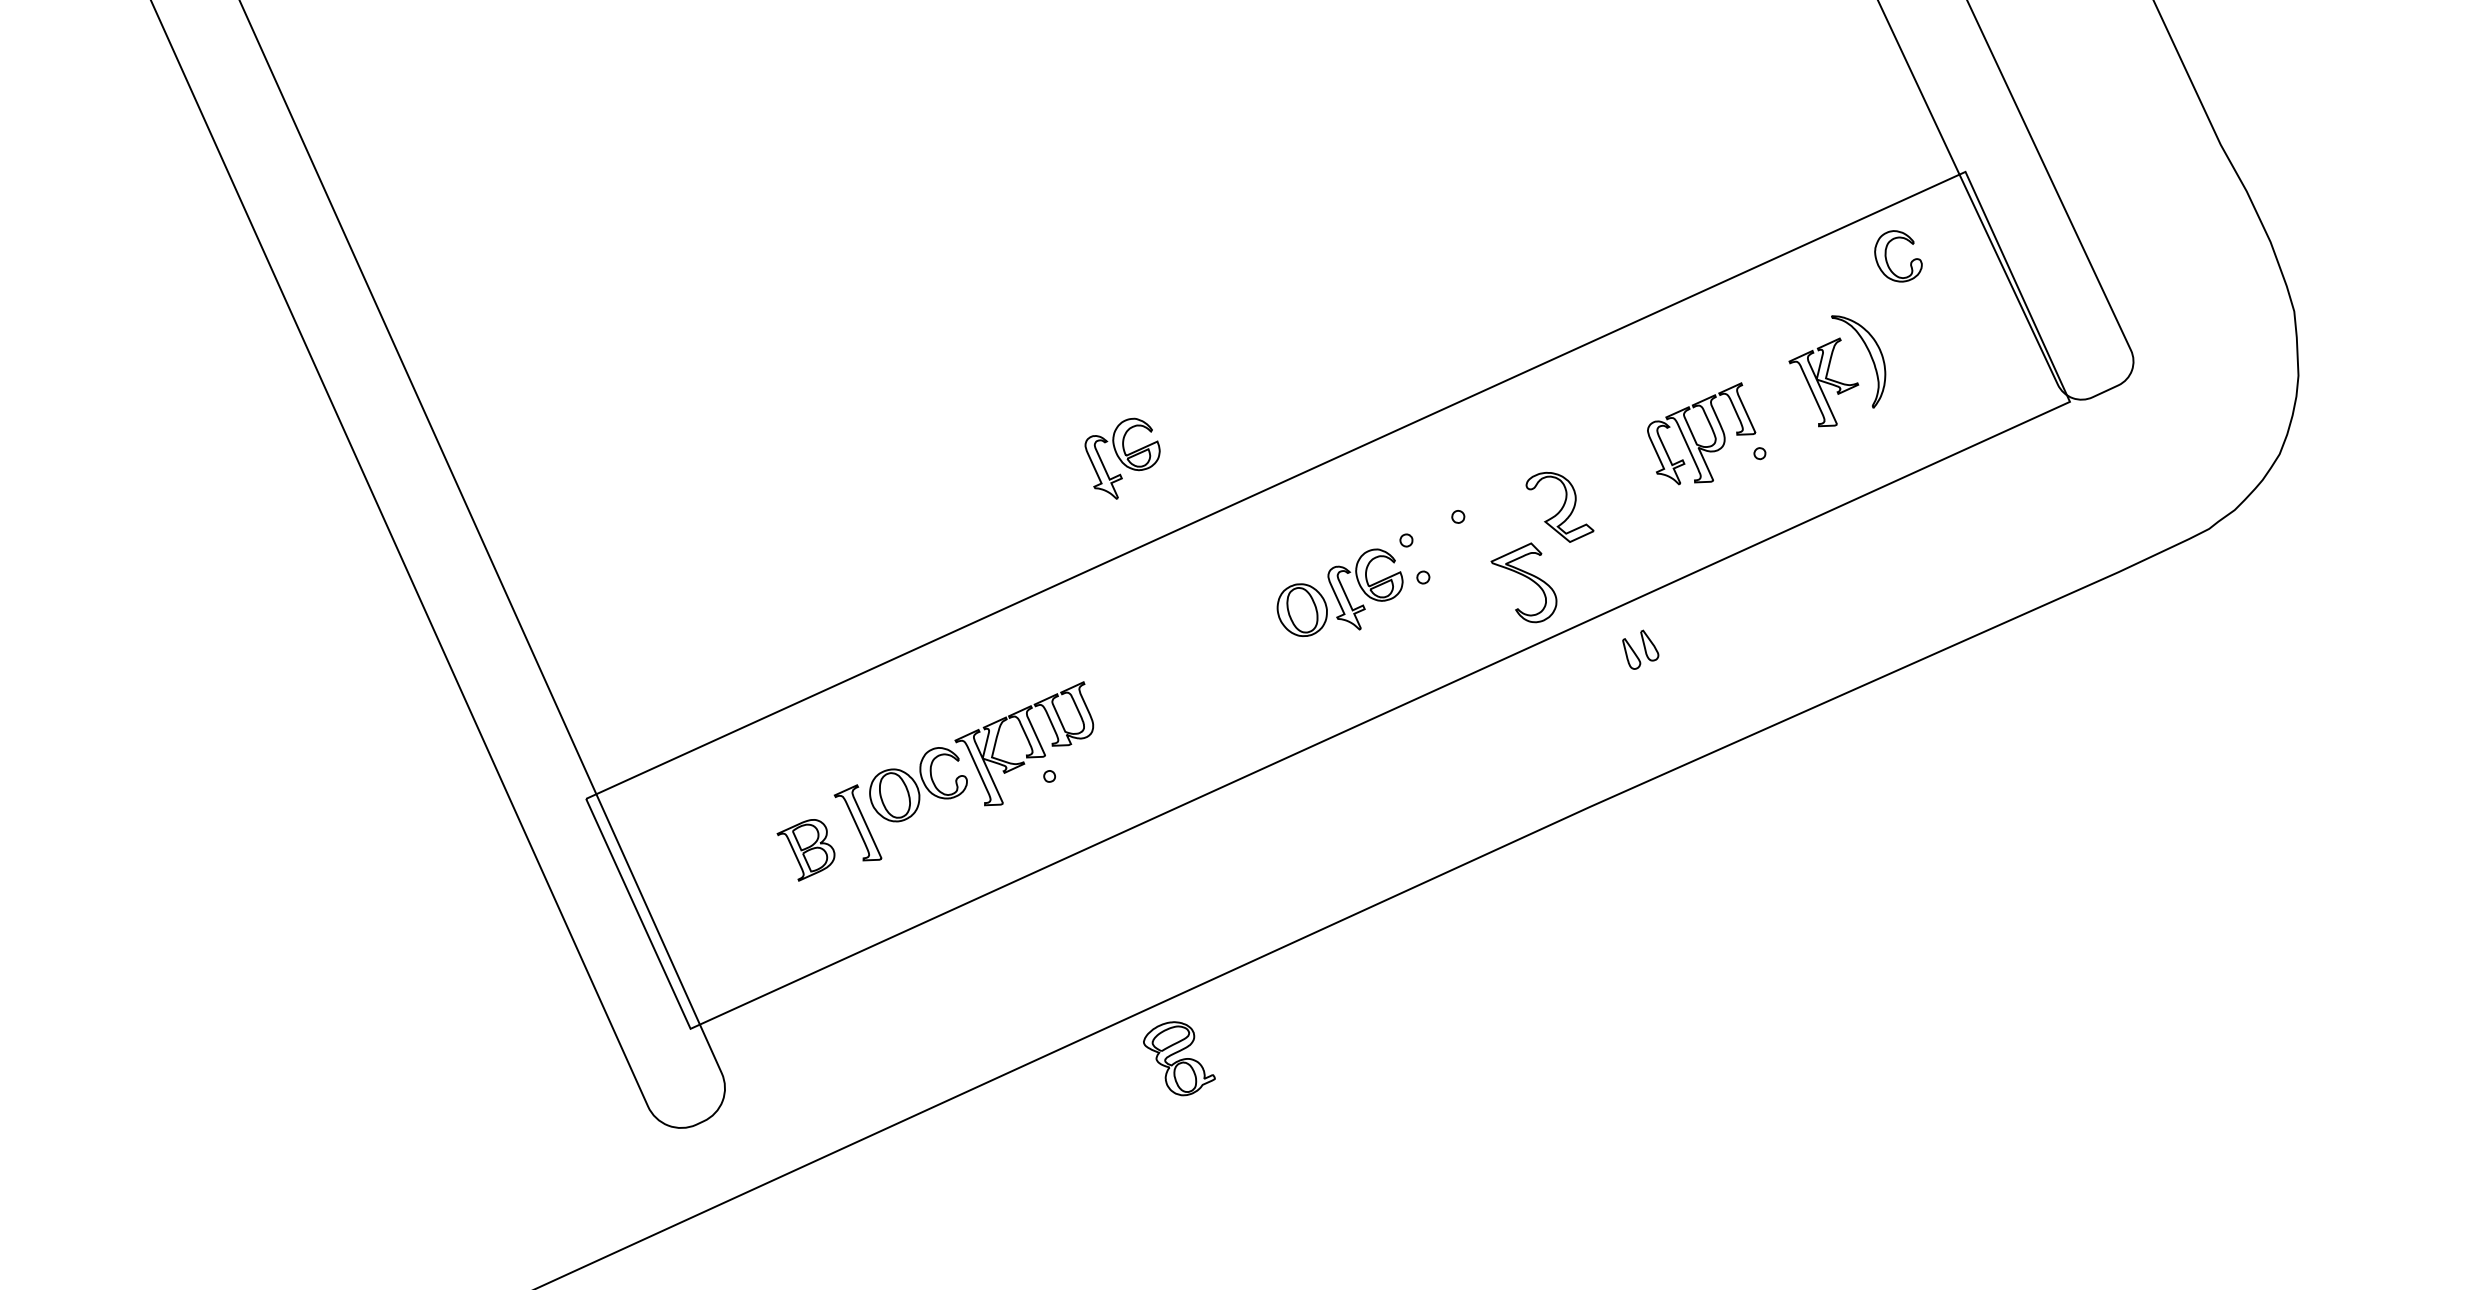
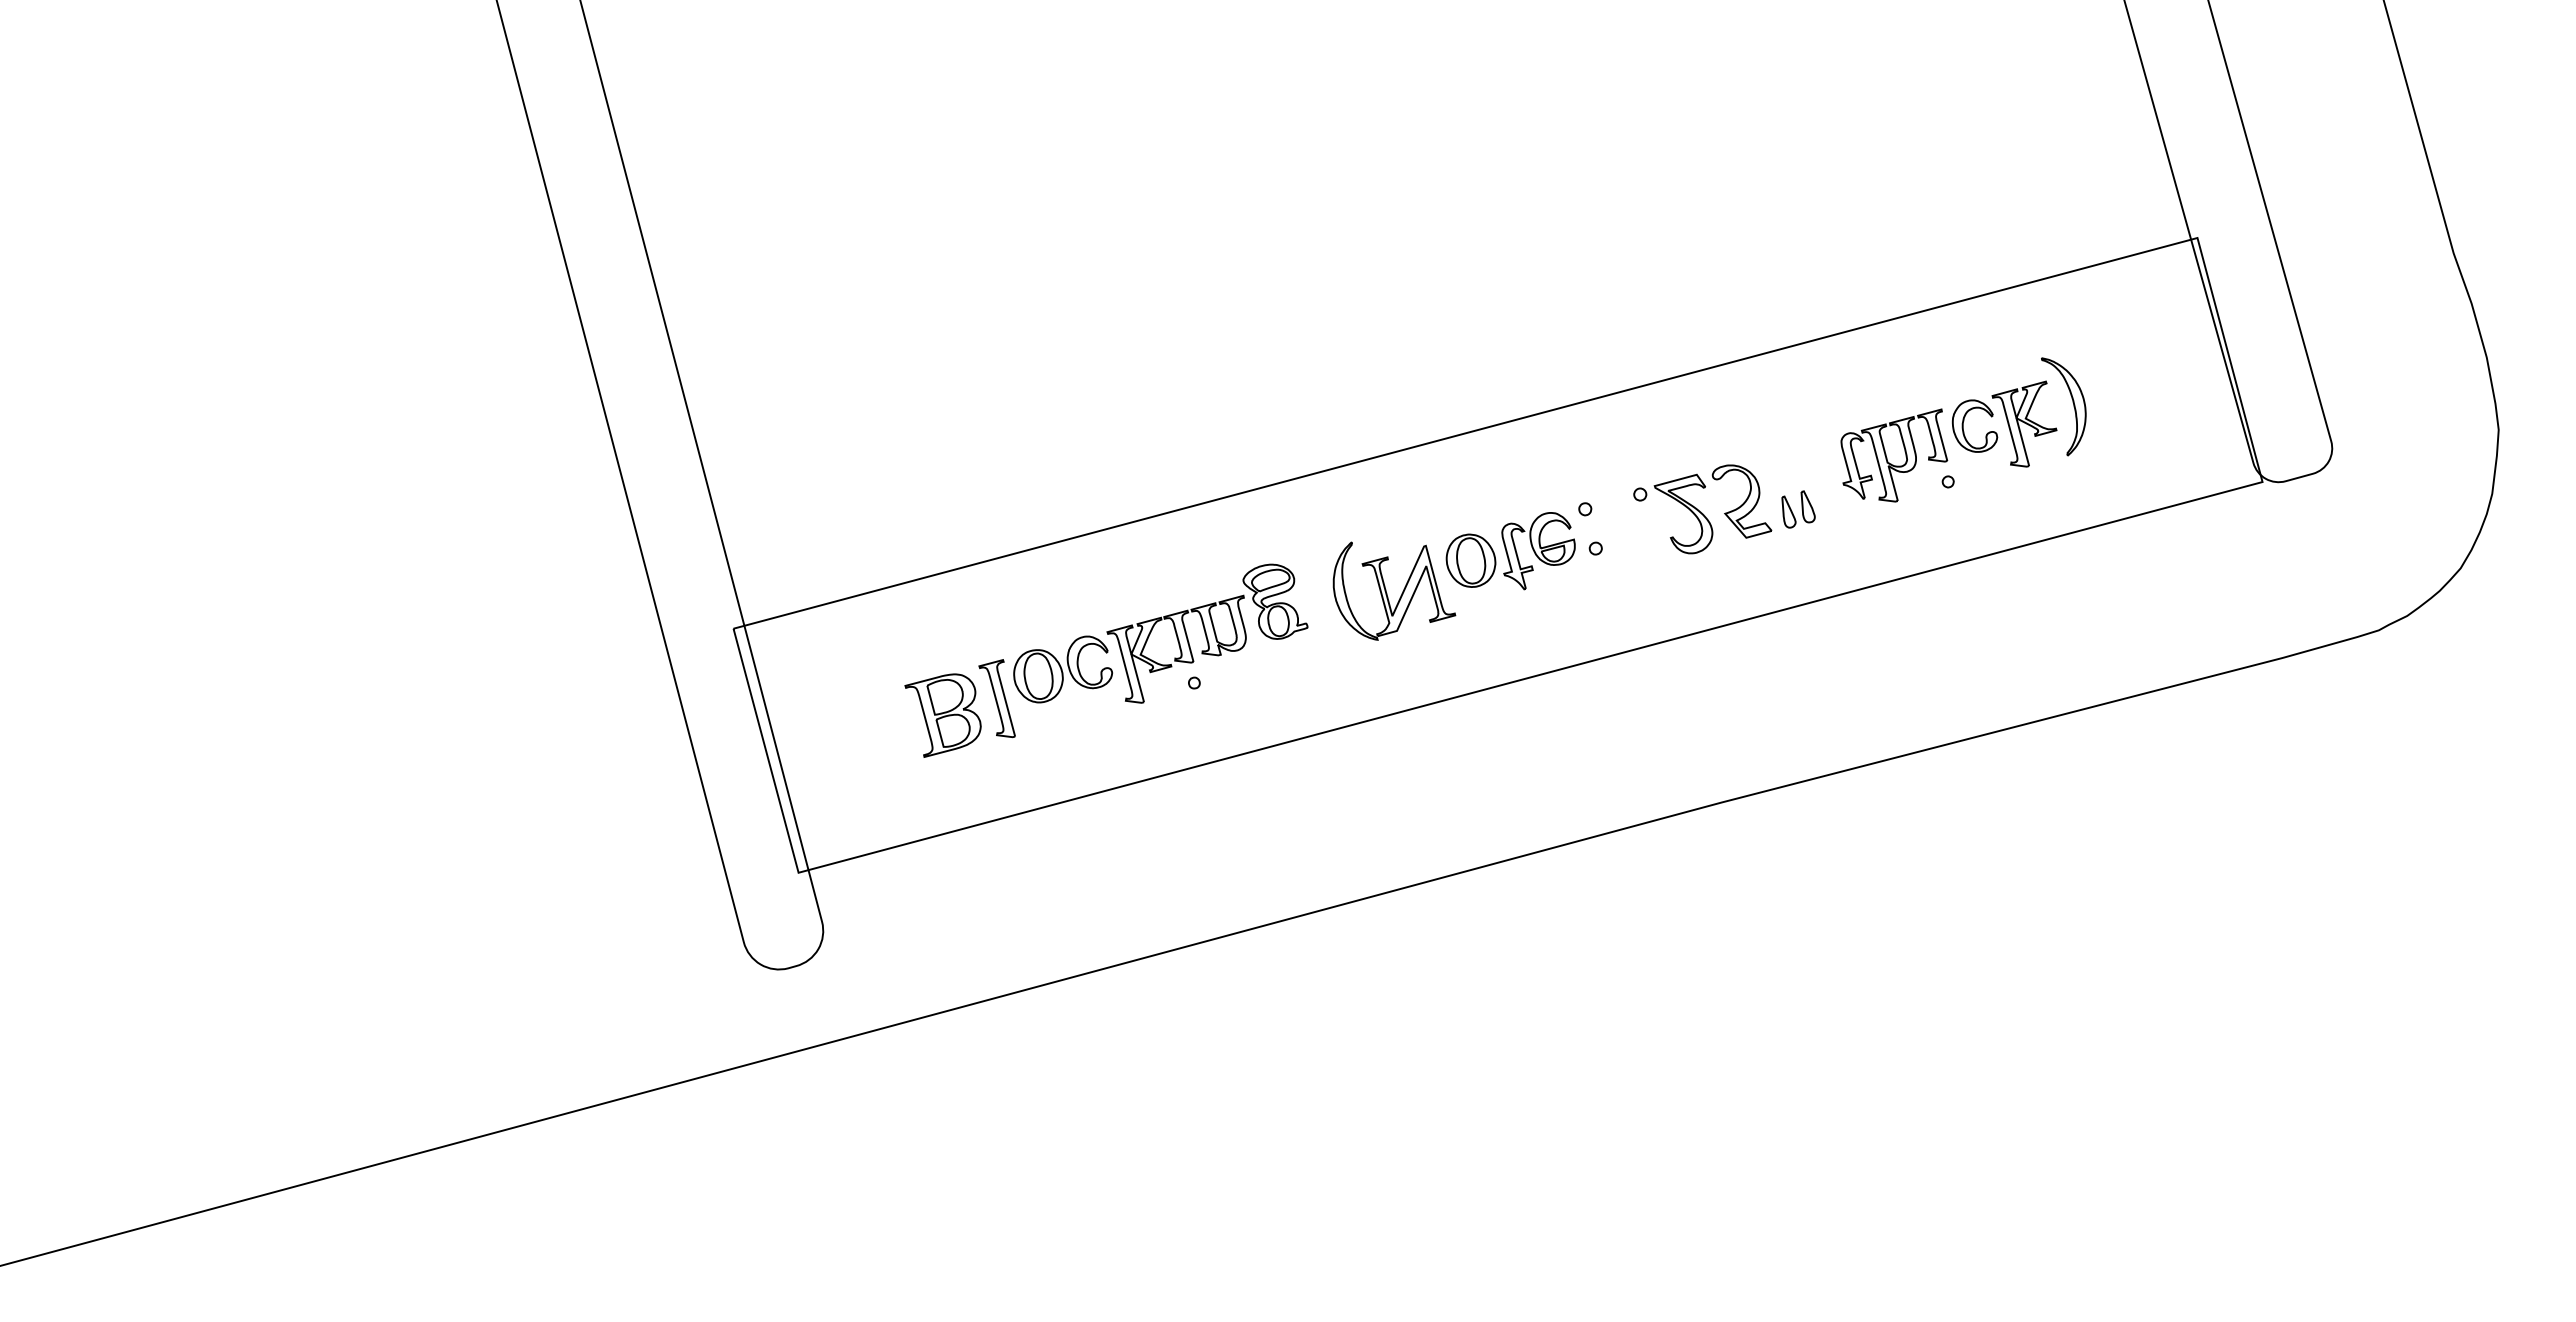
part: (1886, 253) -> (1964, 421), moved
part: (1124, 459) -> (1320, 382), removed
part: (1525, 577) -> (1685, 507), moved
part: (1640, 649) -> (1798, 509), moved
part: (1225, 656) -> (1387, 593), added
part: (806, 849) -> (942, 715), size x1.43
part: (1179, 1058) -> (1275, 601), moved

